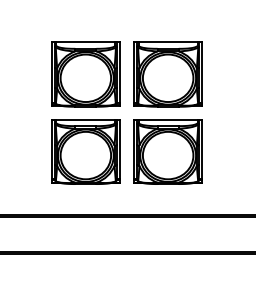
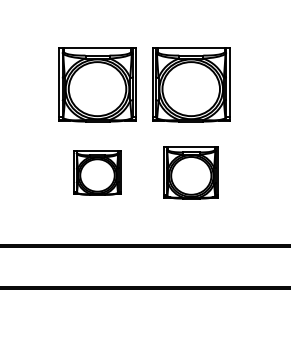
part: (85, 151) -> (97, 172), size x0.6
part: (168, 151) -> (191, 172), size x0.7

